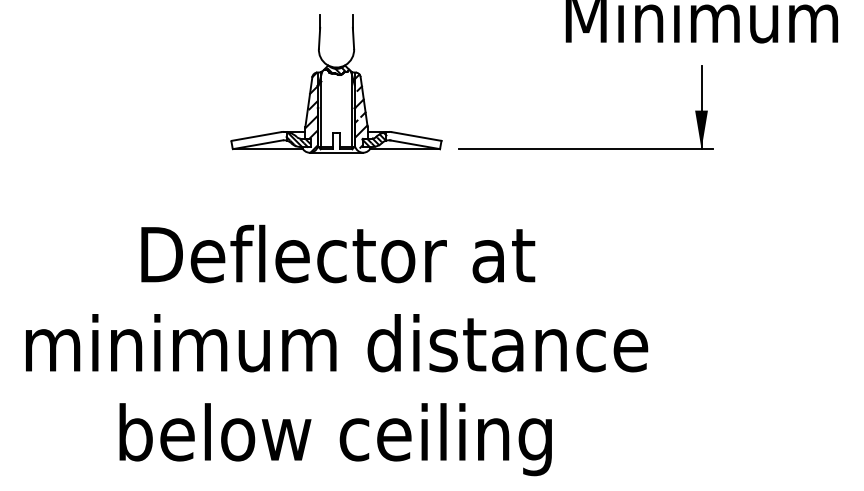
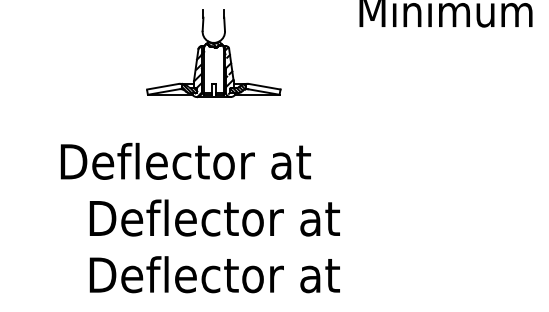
part: (586, 148) -> (372, 94), removed
text: (337, 252) -> (185, 160), moved
text: (335, 342) -> (213, 217), minimum distance -> Deflector at
text: (335, 439) -> (213, 279), below ceiling -> Deflector at

